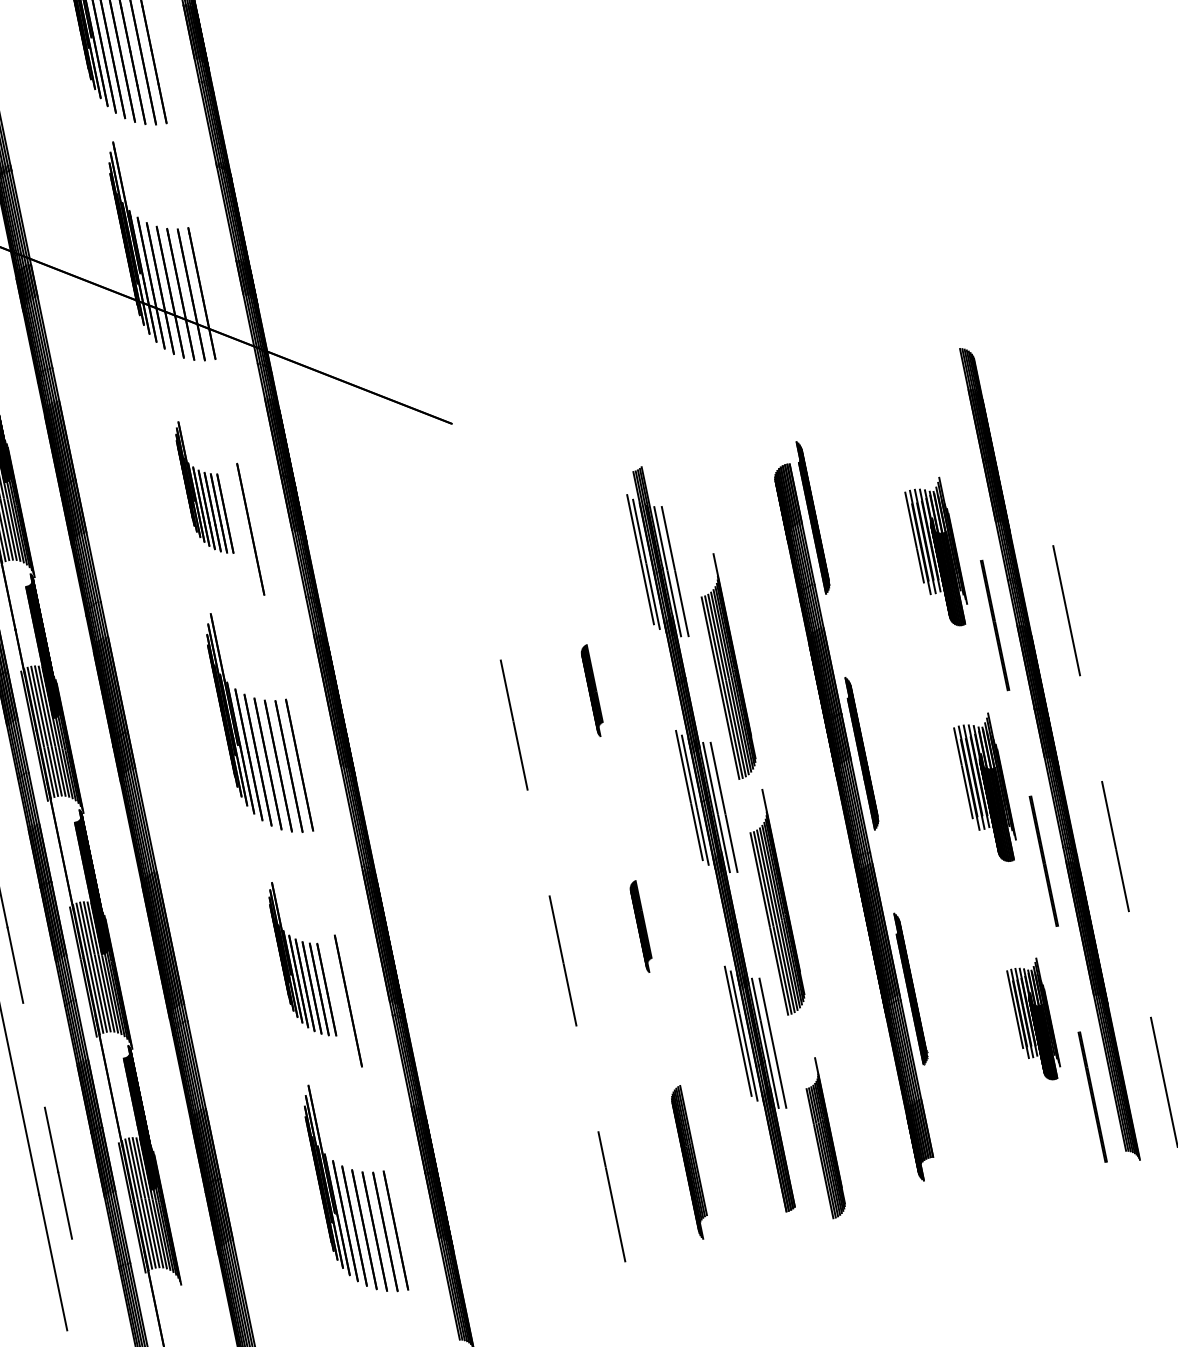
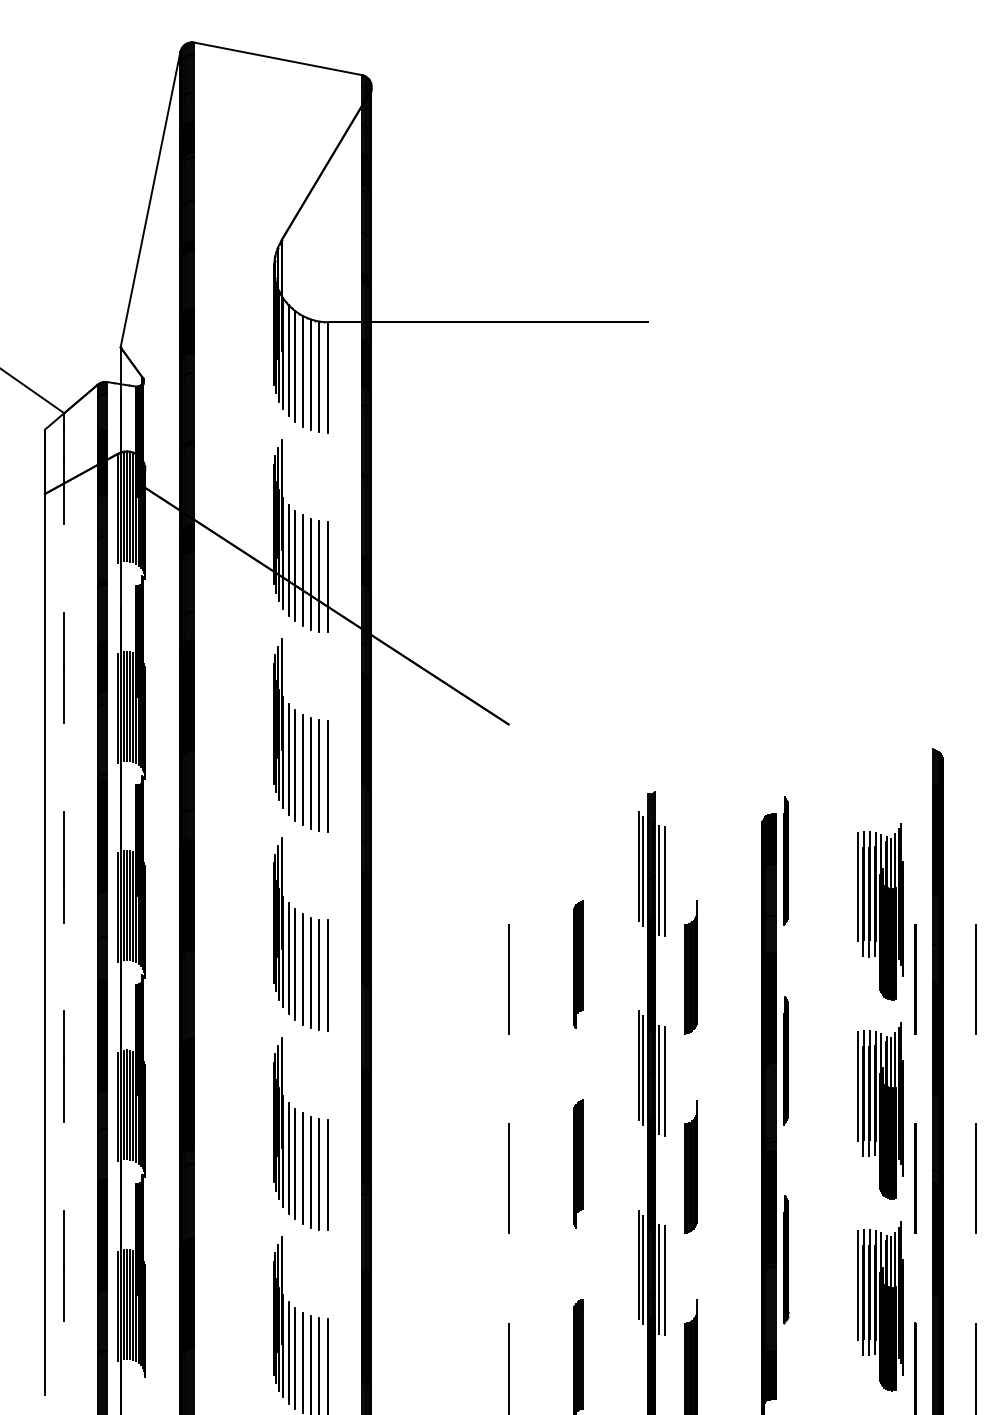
part: (203, 487) -> (296, 734), size x1.67
part: (937, 553) -> (880, 911), size x1.43
part: (726, 666) -> (690, 967), size x0.71
part: (593, 690) -> (578, 964), size x1.67
part: (986, 789) -> (880, 1110), size x1.43
part: (775, 902) -> (690, 1166), size x0.71
part: (641, 926) -> (578, 1163), size x1.67
part: (300, 959) -> (296, 1133), size x1.43
part: (1034, 1021) -> (880, 1306), size x1.67

